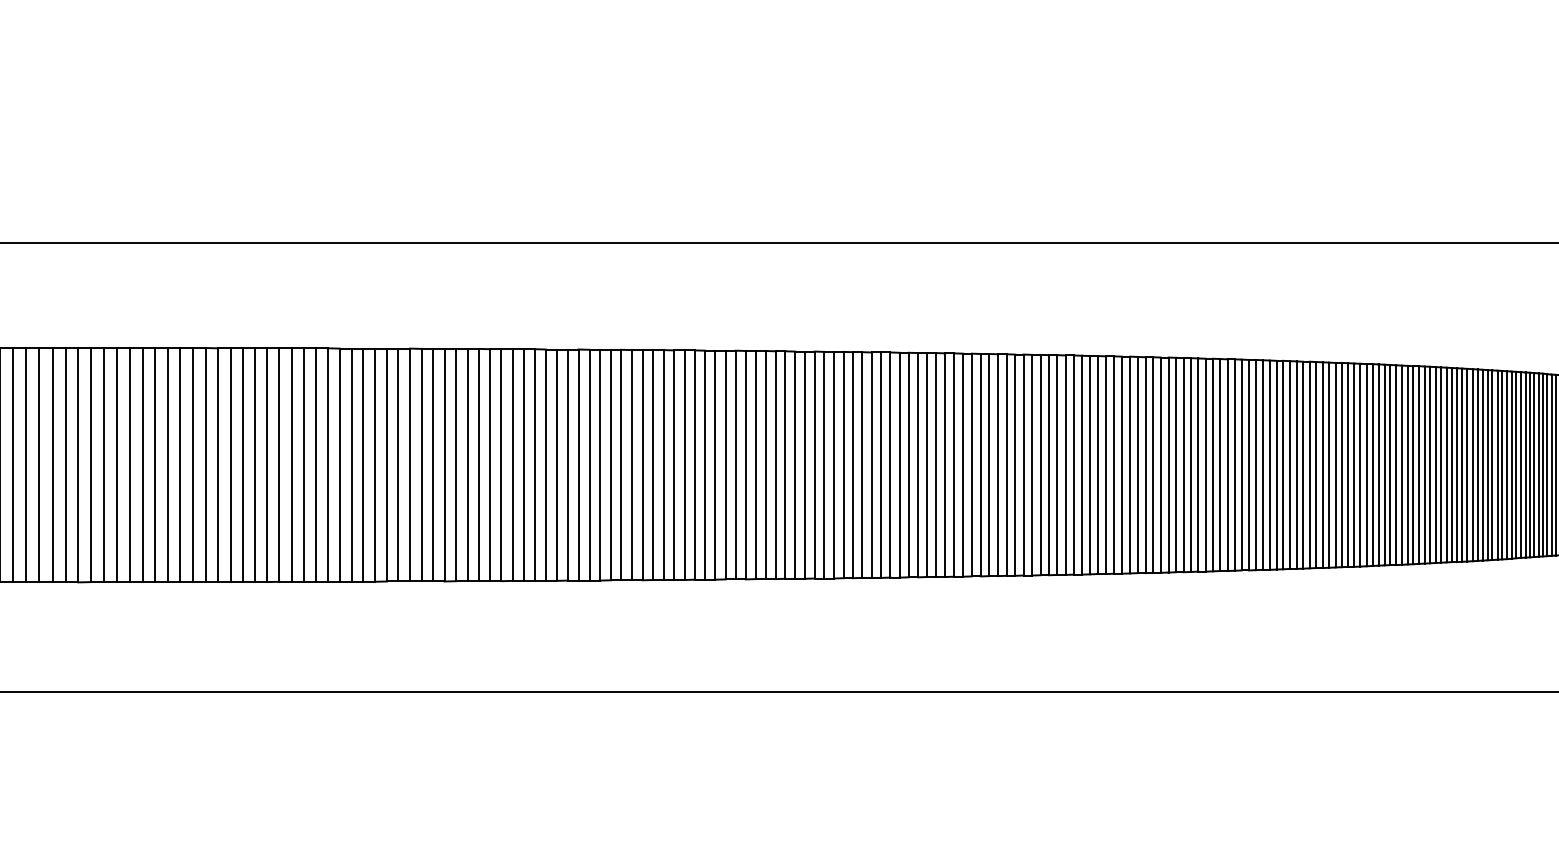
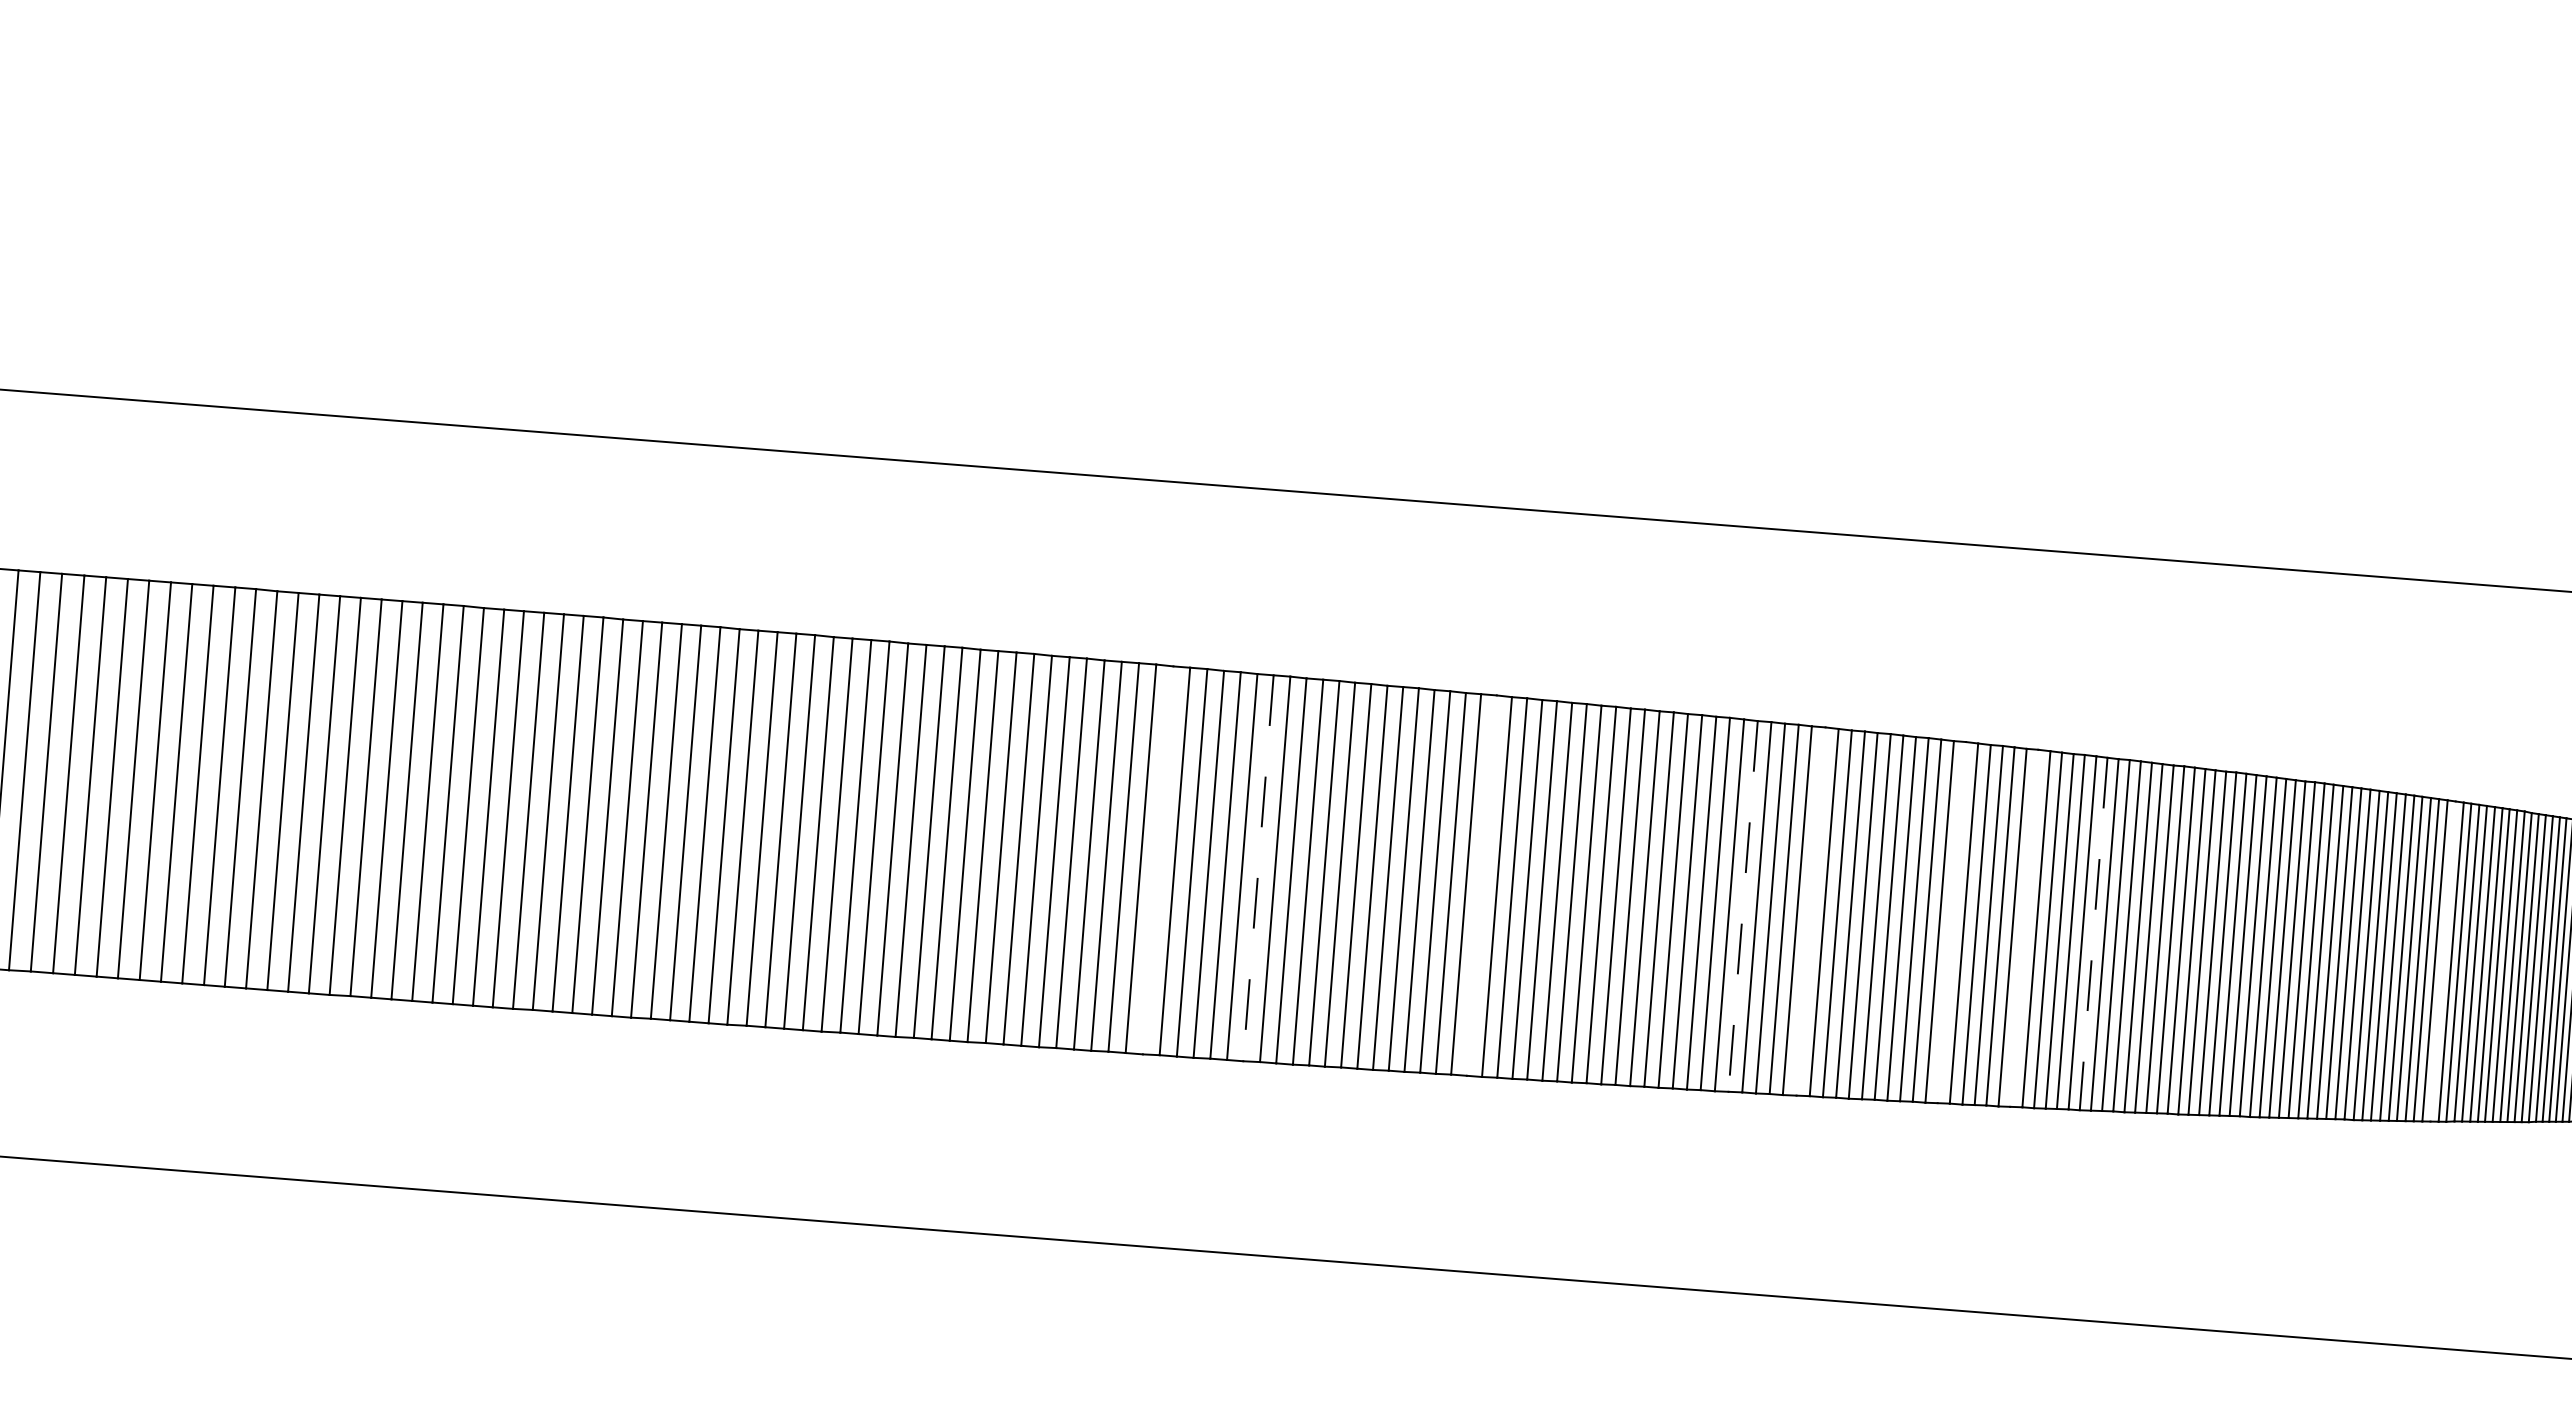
line: (1130, 464) -> (1811, 910), removed
line: (1213, 464) -> (1952, 921), removed
line: (1255, 464) -> (2024, 927), removed
line: (1502, 464) -> (2443, 960), removed
line: (745, 465) -> (1157, 860), removed
line: (804, 465) -> (1257, 868), solid -> dashed
line: (936, 465) -> (1482, 886), removed
line: (1090, 465) -> (1743, 906), solid -> dashed
line: (1296, 465) -> (2093, 934), solid -> dashed

